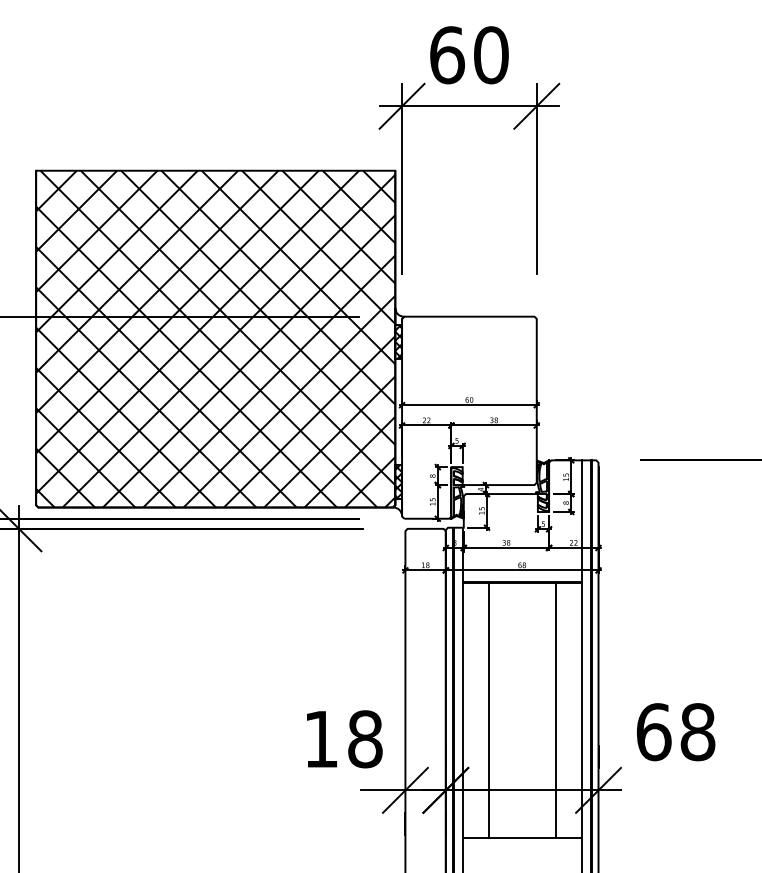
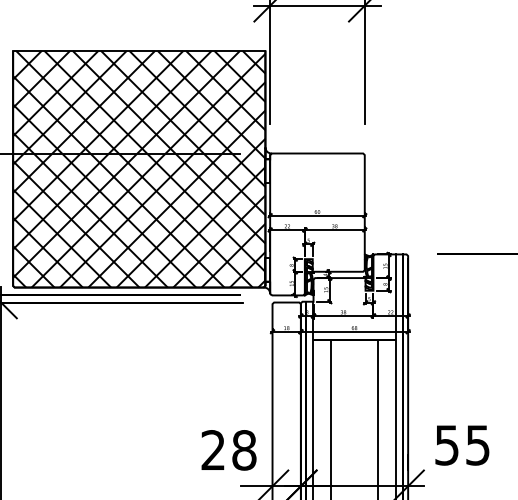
hatch: (398, 341) -> (267, 170), removed
hatch: (398, 482) -> (267, 269), removed
text: (675, 732) -> (462, 445), 68 -> 55
text: (320, 738) -> (212, 449), 18 -> 28

